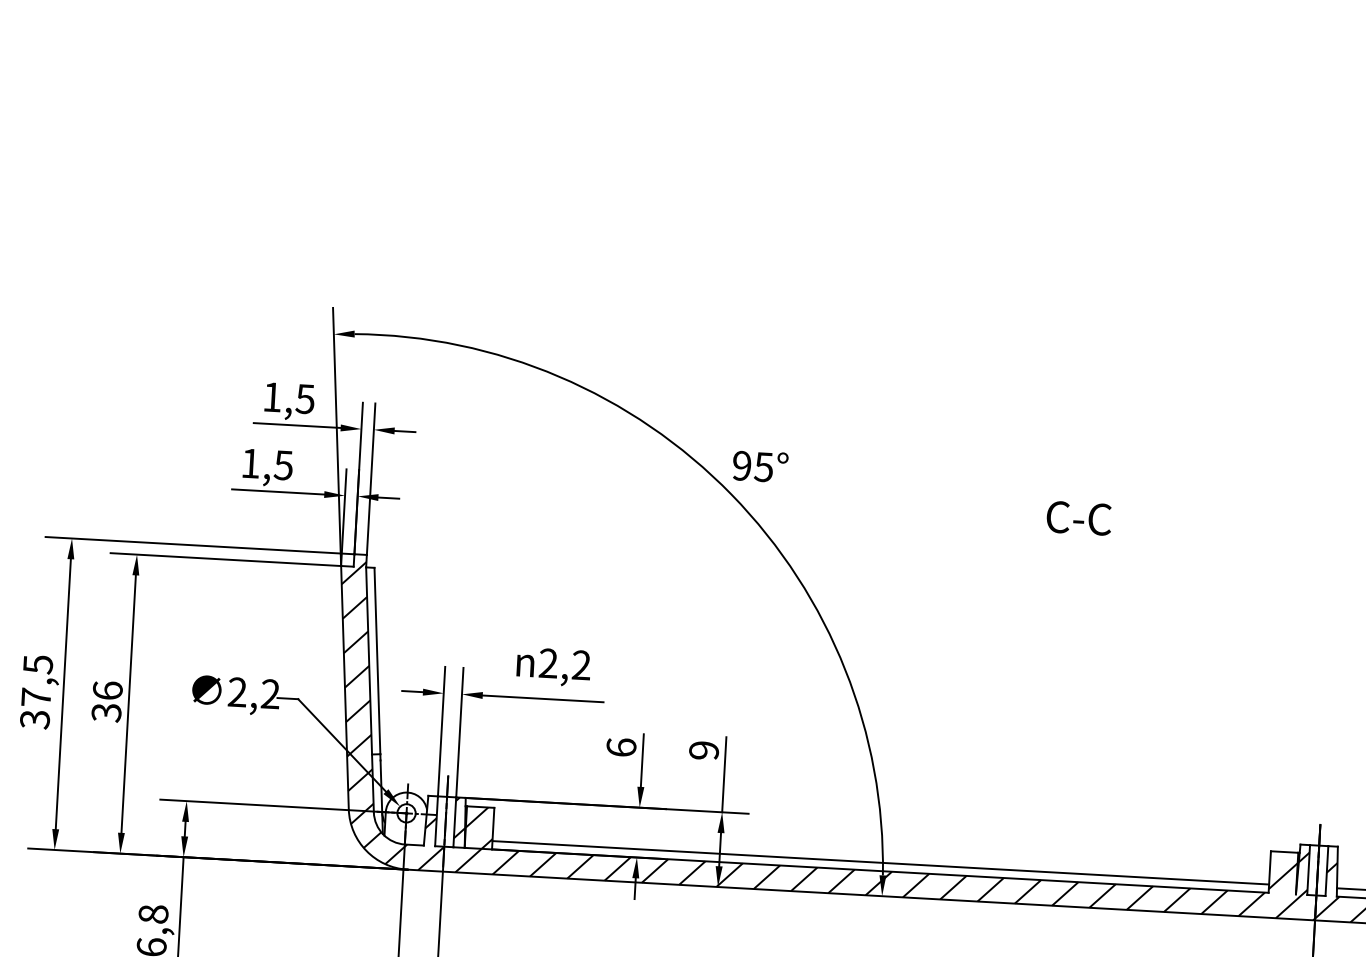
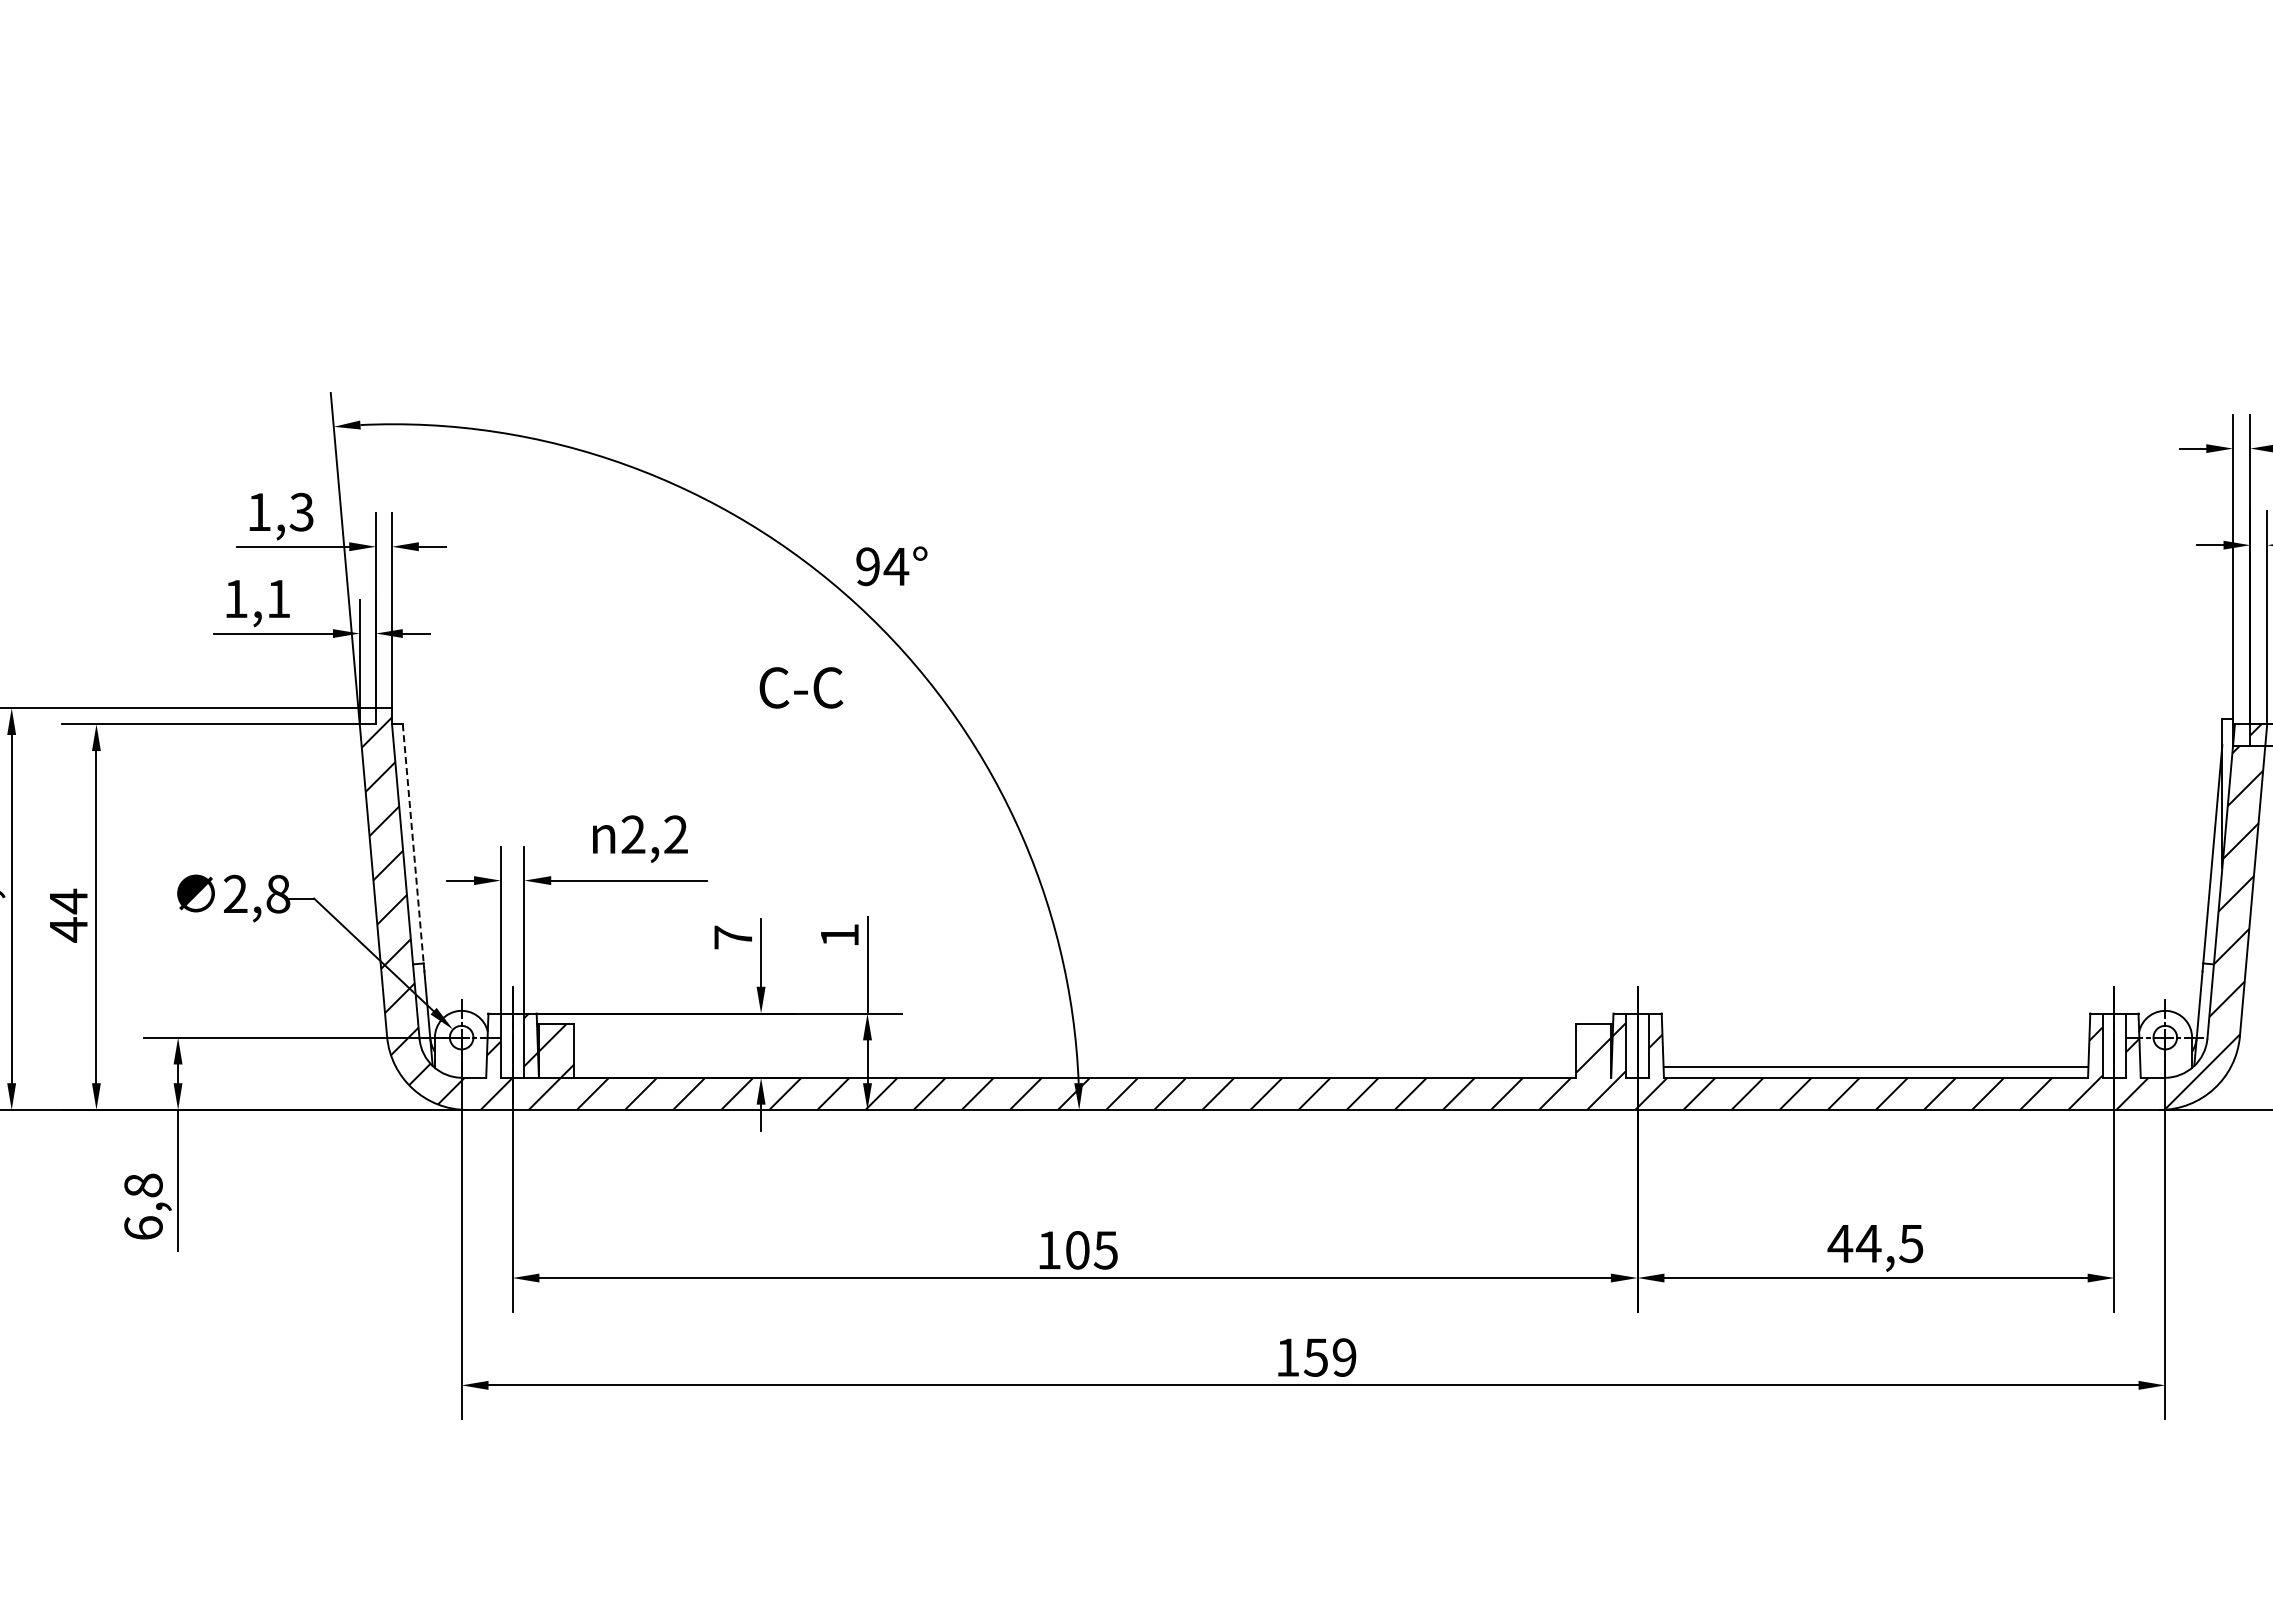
text: (305, 398) -> (301, 511), 1,5 -> 1,3
text: (283, 465) -> (278, 599), 1,5 -> 1,1
text: (764, 467) -> (896, 567), 95° -> 94°
text: (1079, 518) -> (801, 687), moved
line: (377, 661) -> (413, 844), solid -> dashed
text: (270, 693) -> (278, 893), 2,2 -> 2,8
text: (107, 701) -> (68, 915), 36 -> 44
text: (621, 747) -> (733, 937), 6 -> 7
text: (703, 750) -> (839, 935), 9 -> 1
line: (880, 863) -> (1074, 1067), removed

